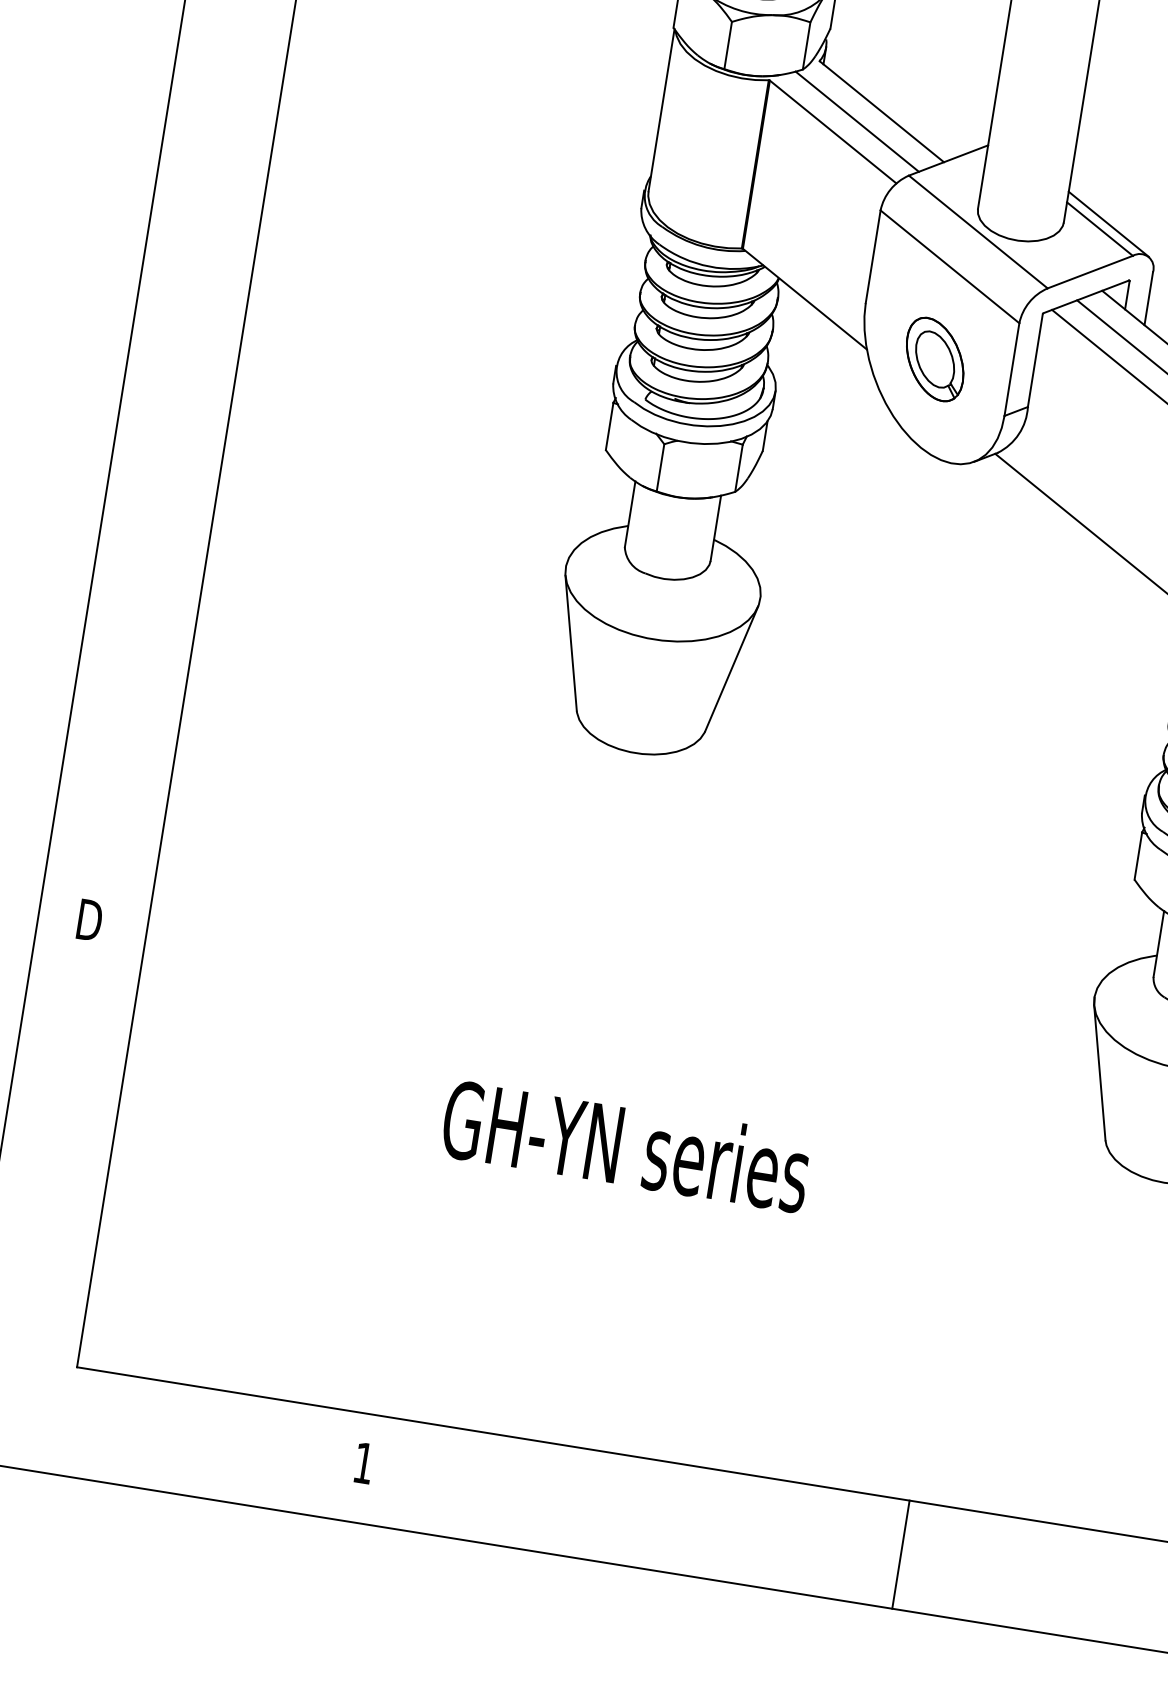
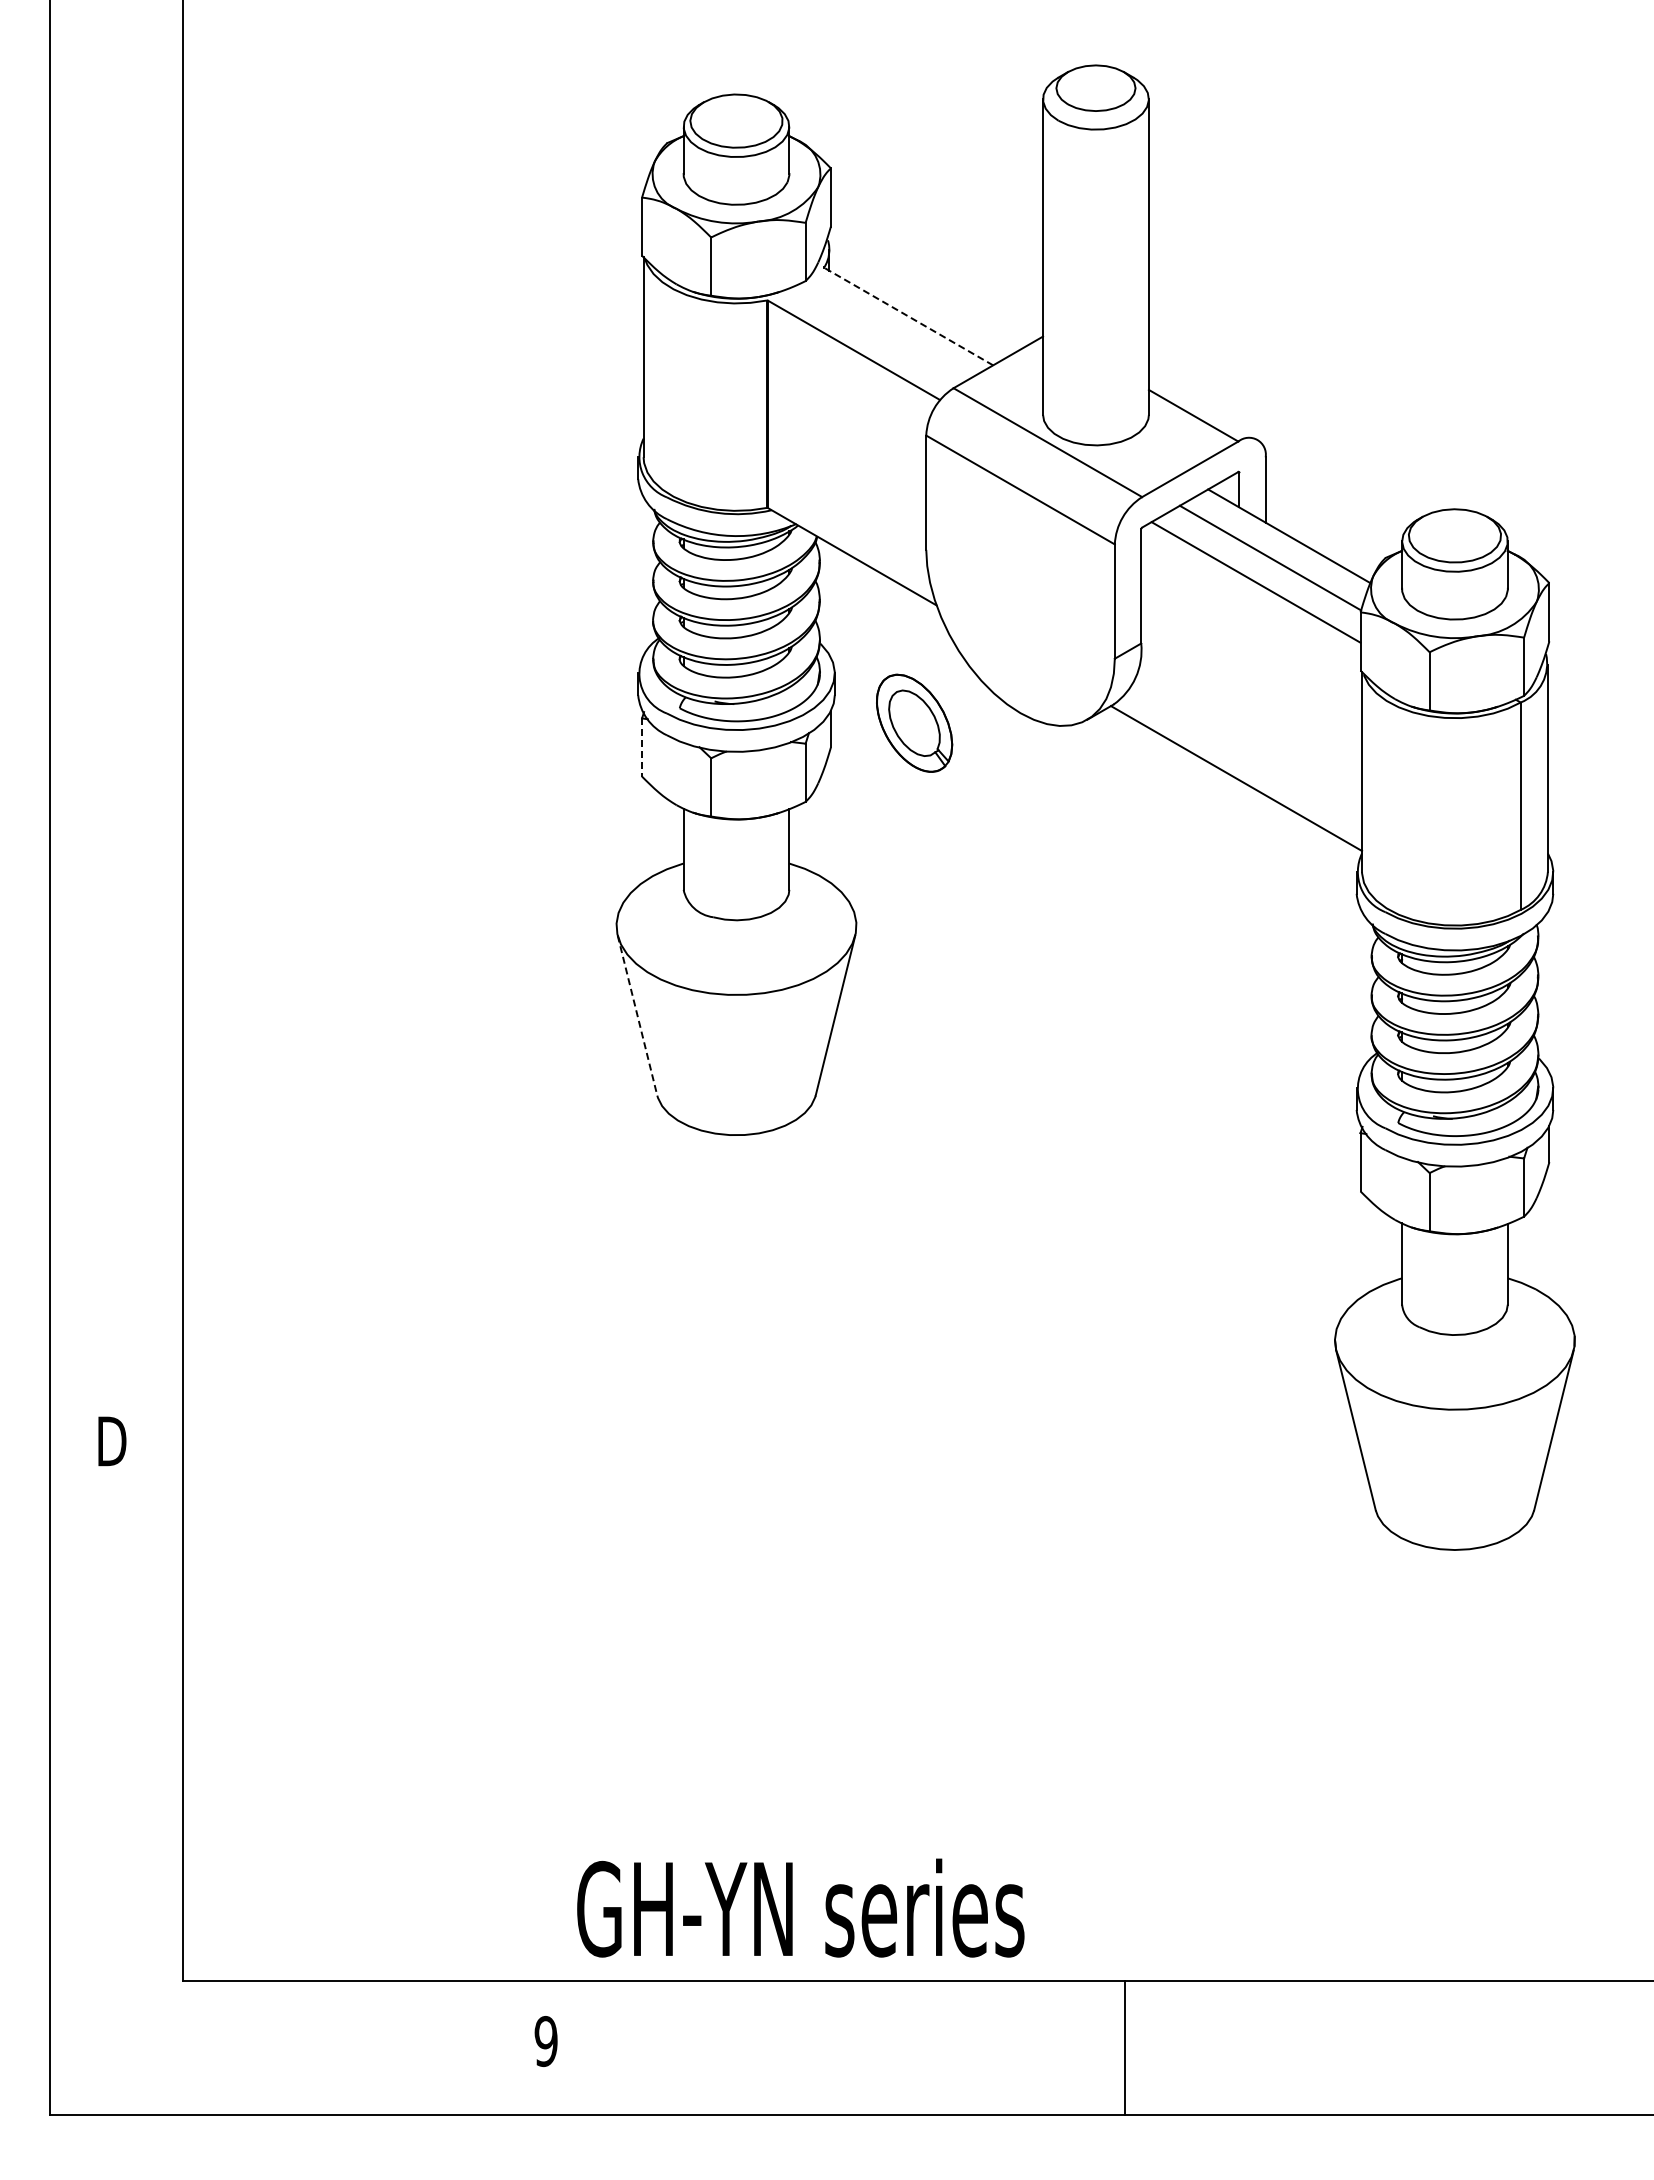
line: (881, 111) -> (908, 316), solid -> dashed
line: (856, 120) -> (880, 332), removed
line: (1108, 223) -> (1202, 407), removed
part: (935, 358) -> (914, 722), moved
line: (609, 427) -> (642, 748), solid -> dashed
line: (571, 644) -> (637, 1016), solid -> dashed
text: (626, 1145) -> (800, 1907), moved
text: (363, 1463) -> (545, 2041), 1 -> 9
line: (900, 1554) -> (1124, 2047), moved

